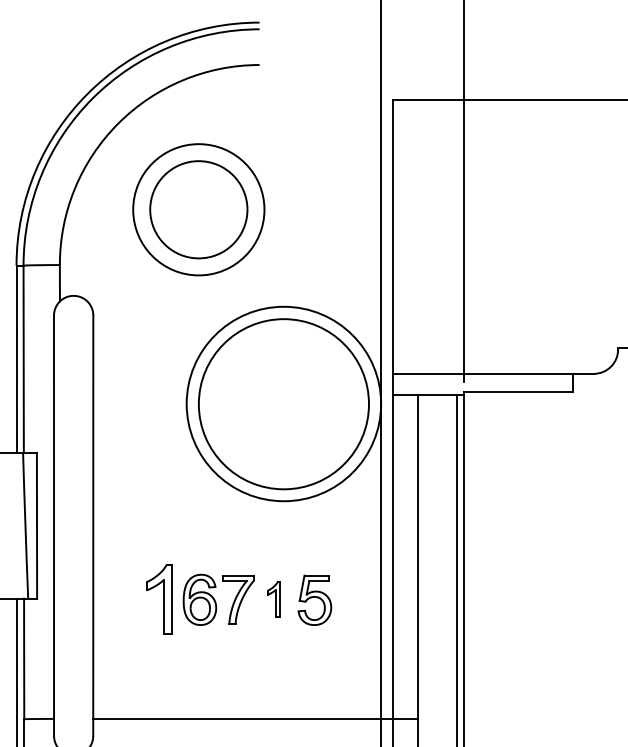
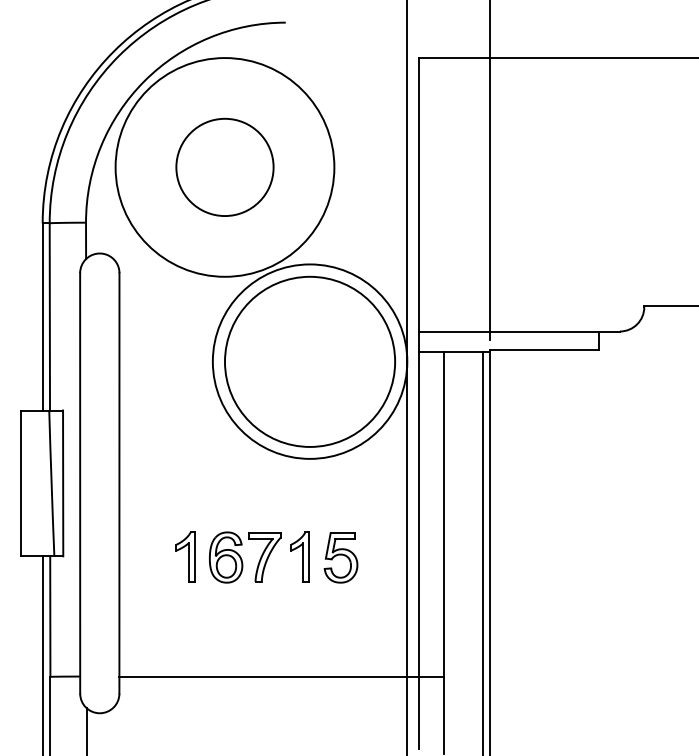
circle: (198, 209) -> (224, 167), size x1.67
part: (159, 598) -> (185, 556), size x0.71
part: (273, 598) -> (299, 556), size x1.43

